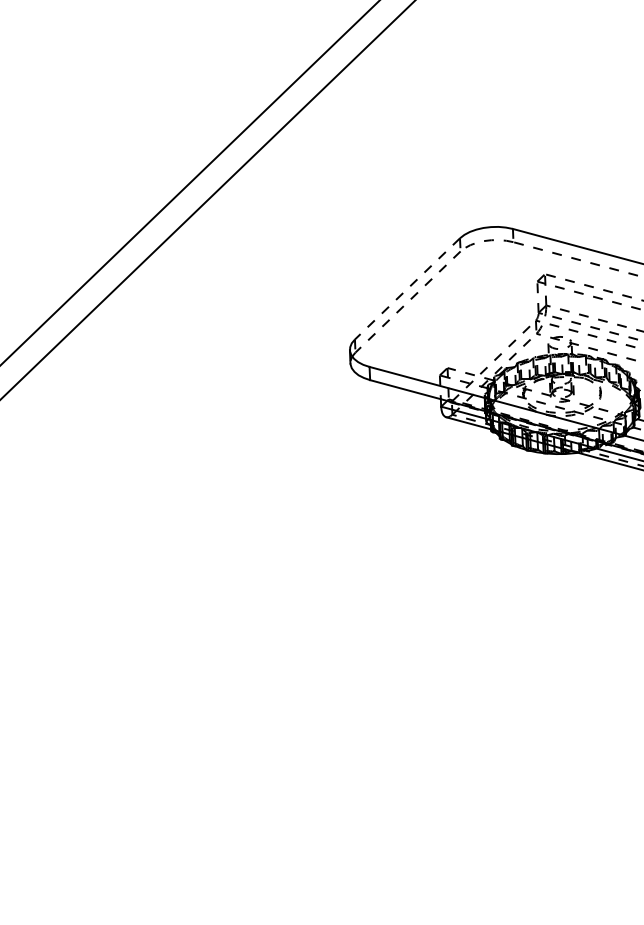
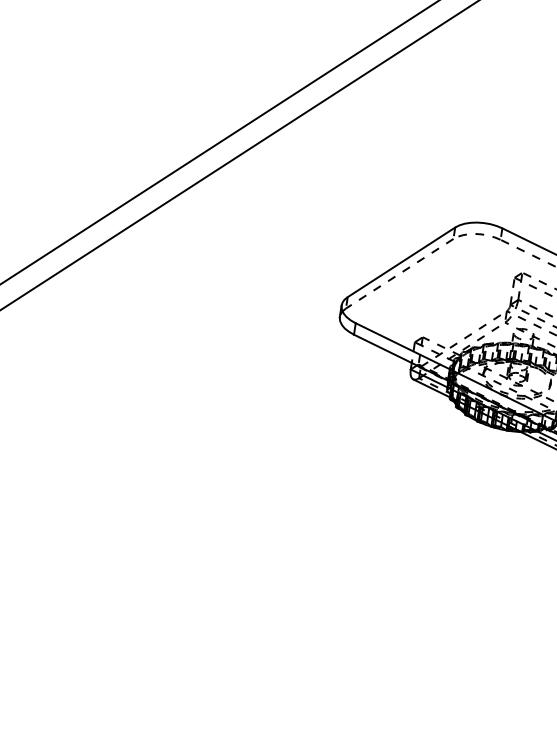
line: (407, 288) -> (401, 261), dashed -> solid

